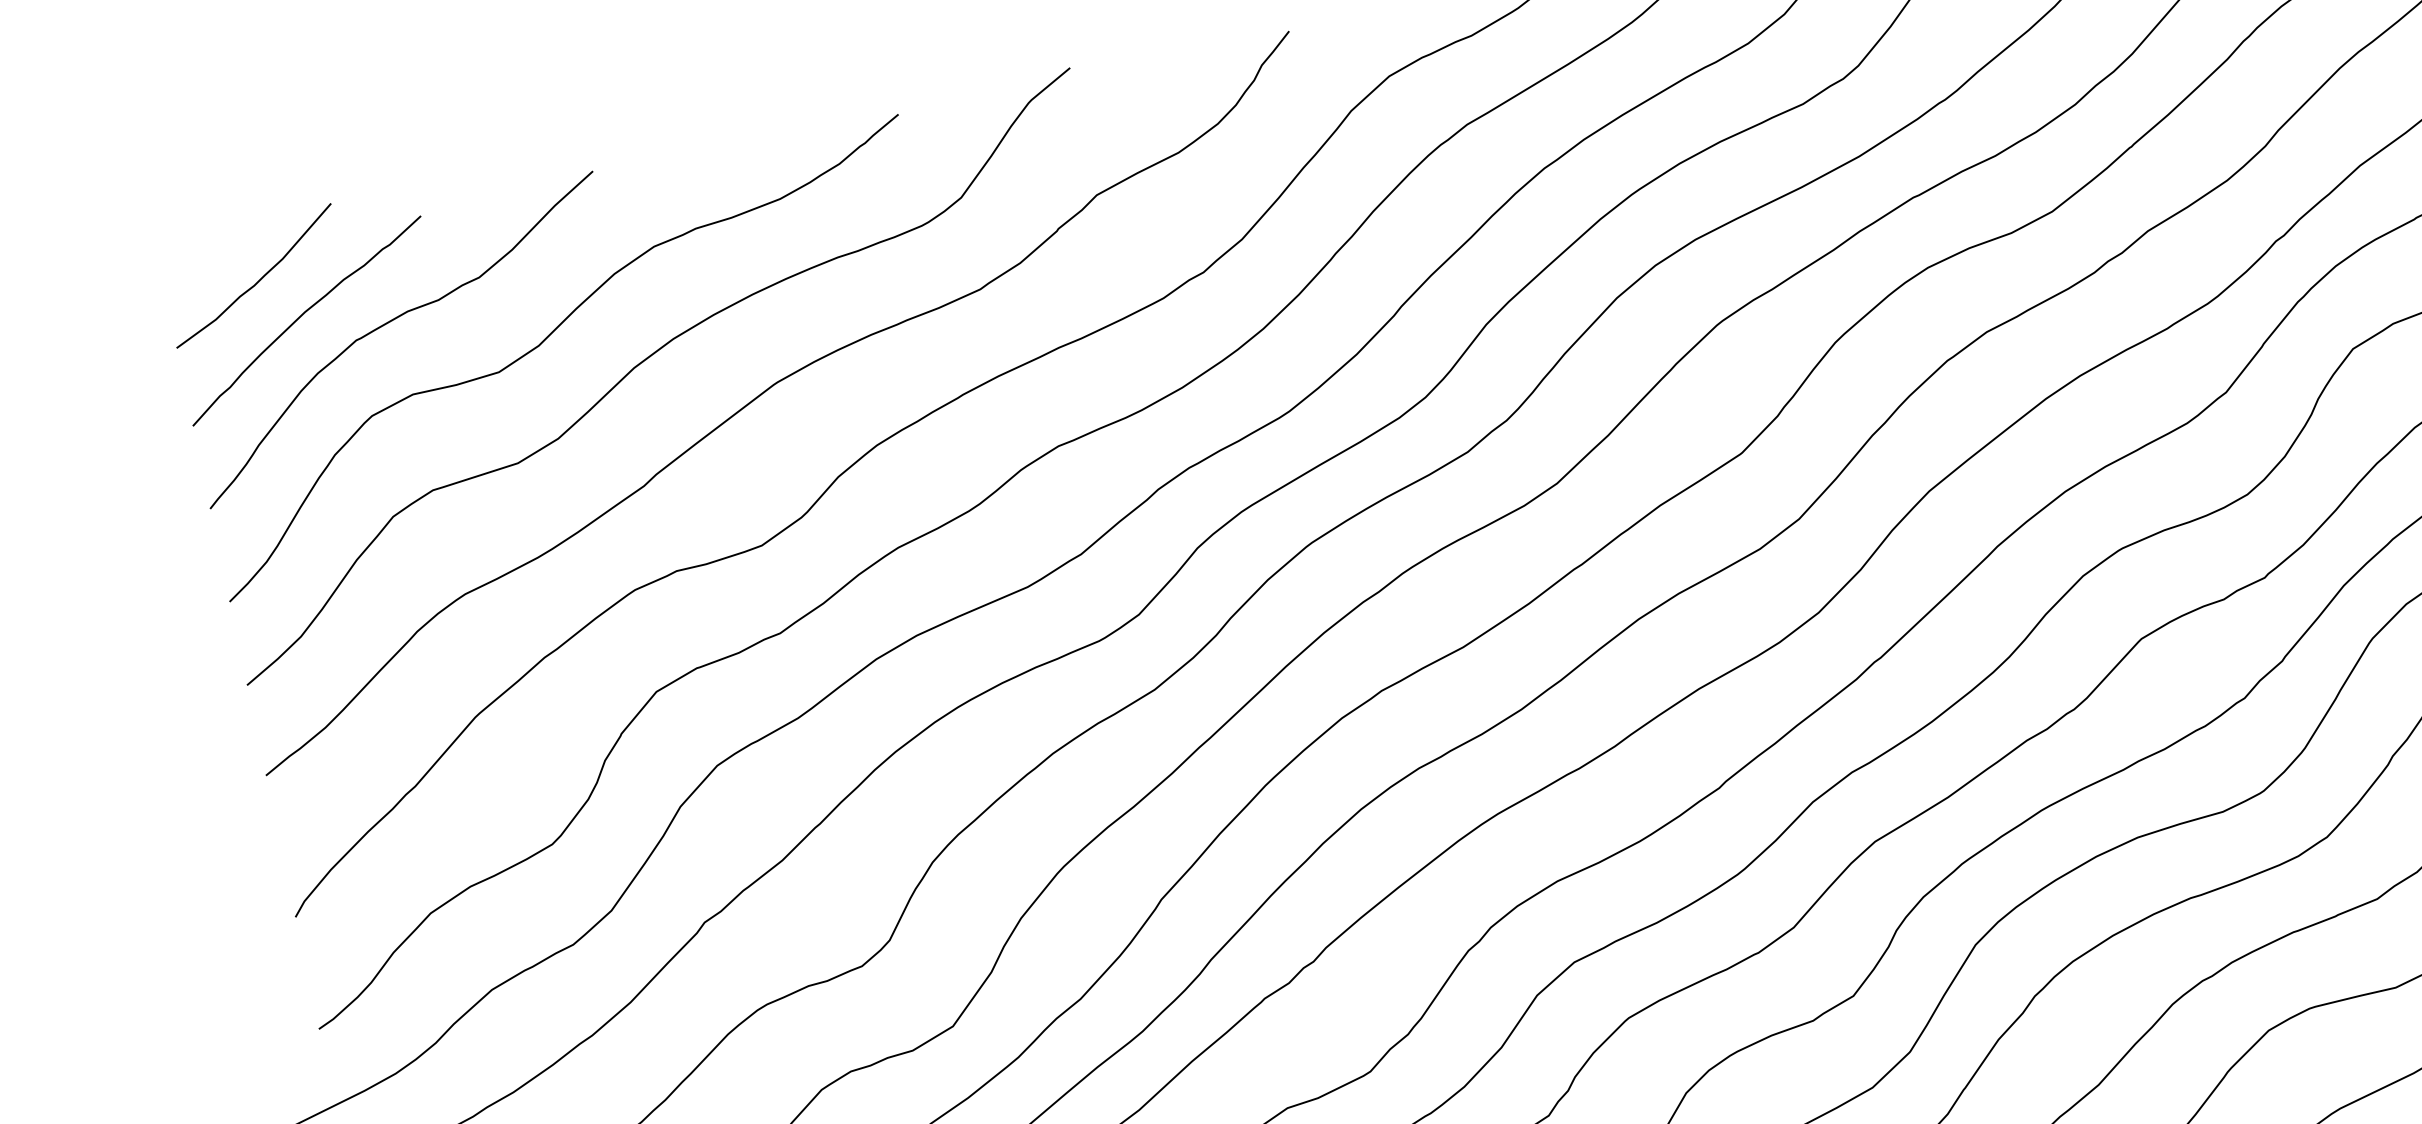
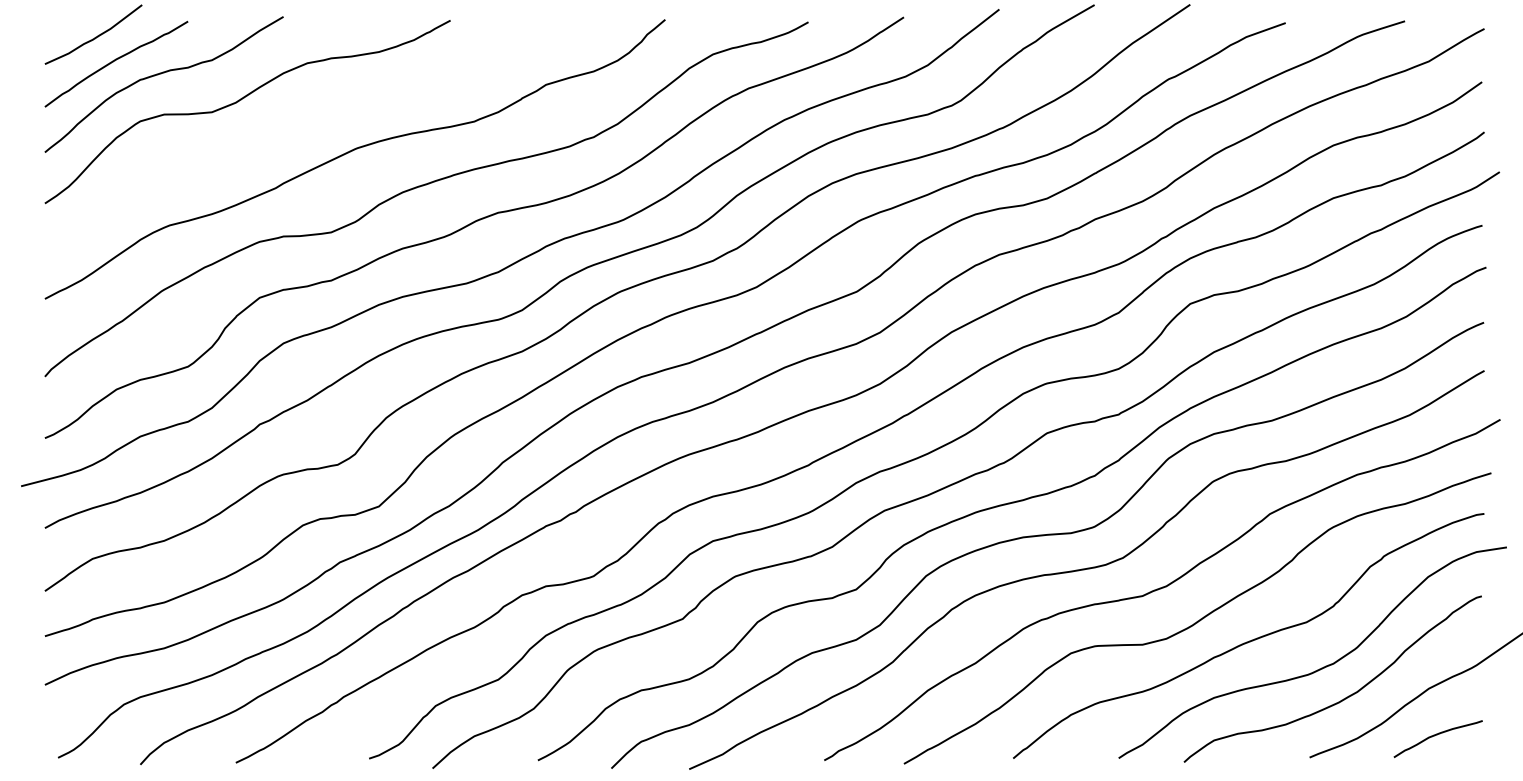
curve: (647, 360) -> (291, 122), removed

